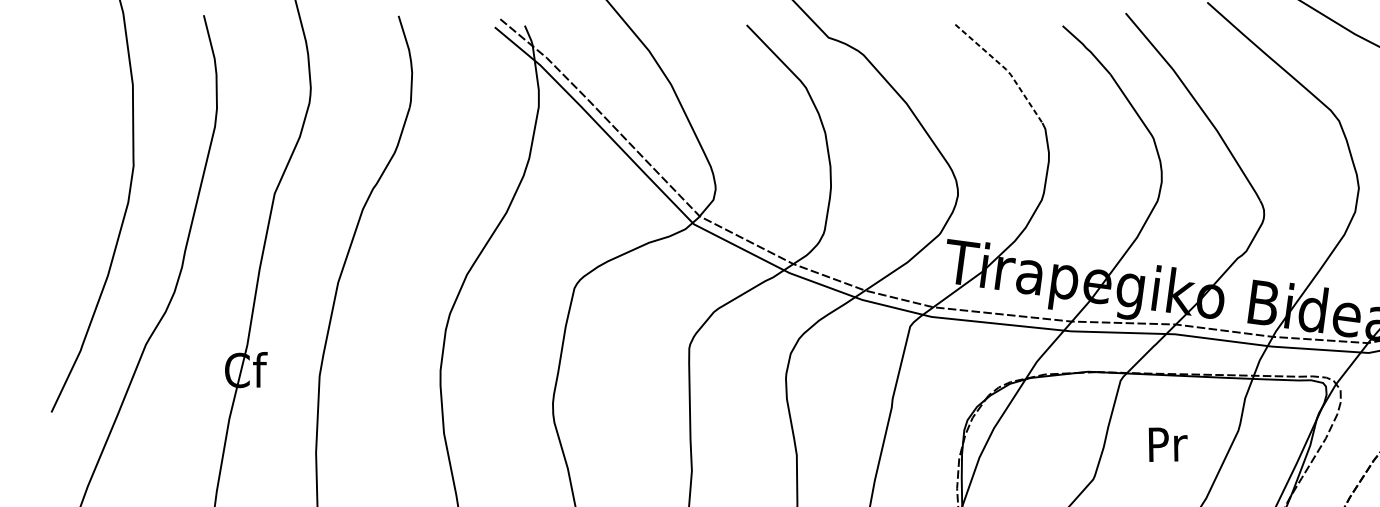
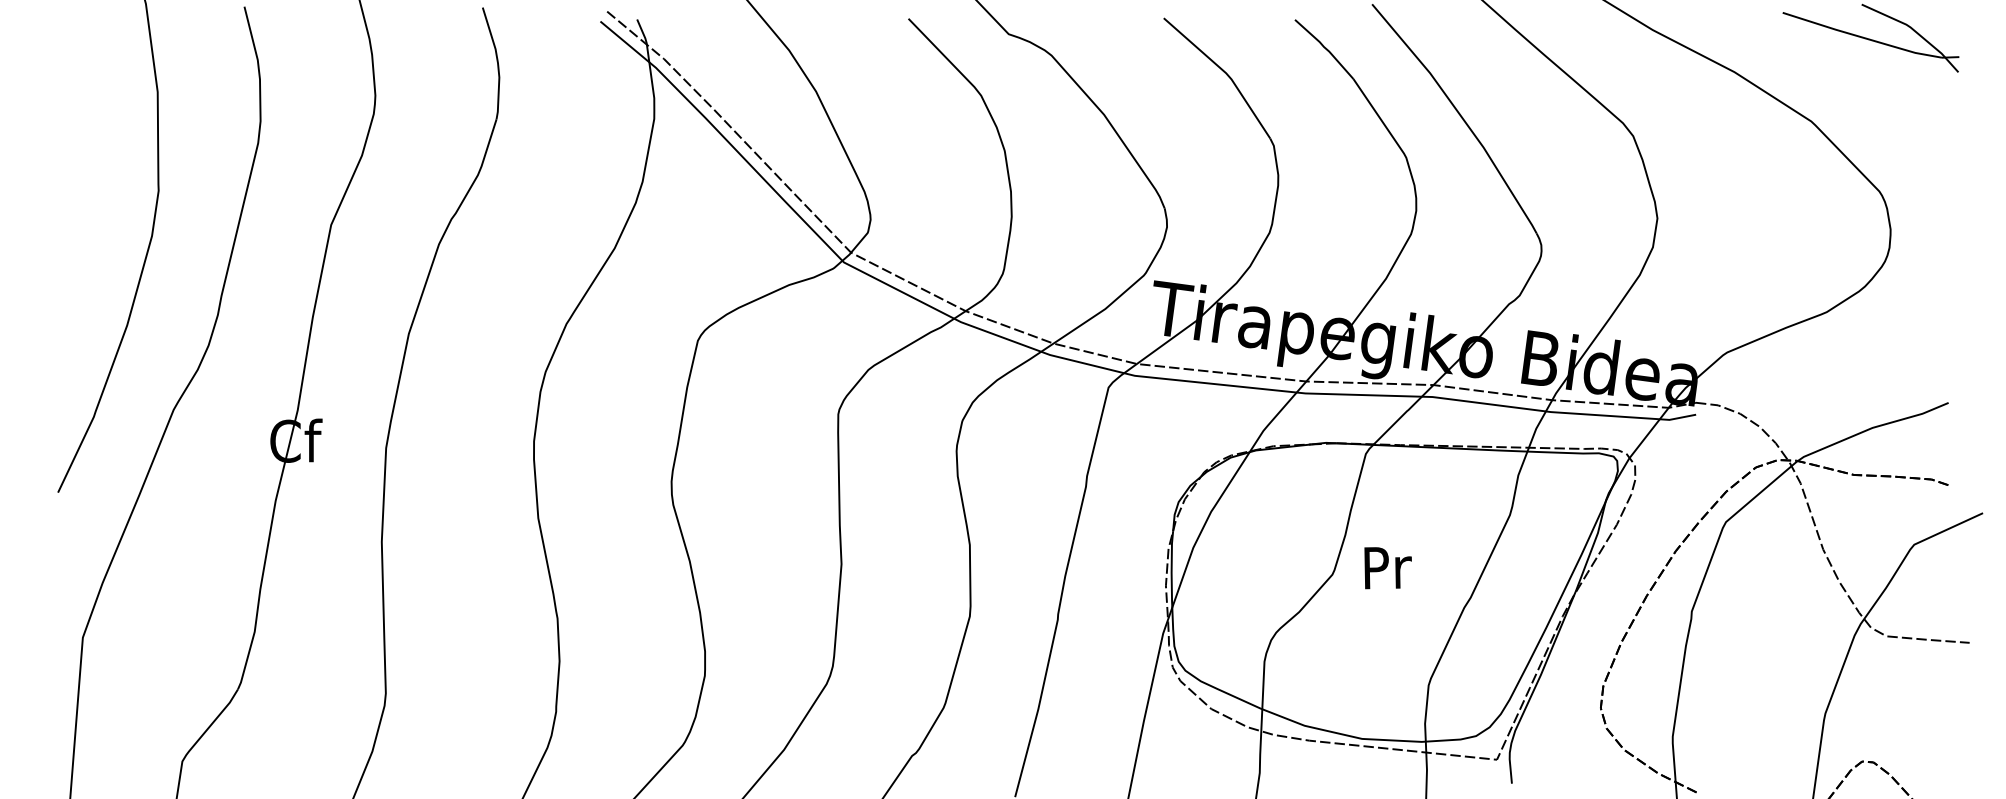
line: (1005, 68) -> (1225, 72), dashed -> solid
text: (1167, 445) -> (1387, 568), moved

